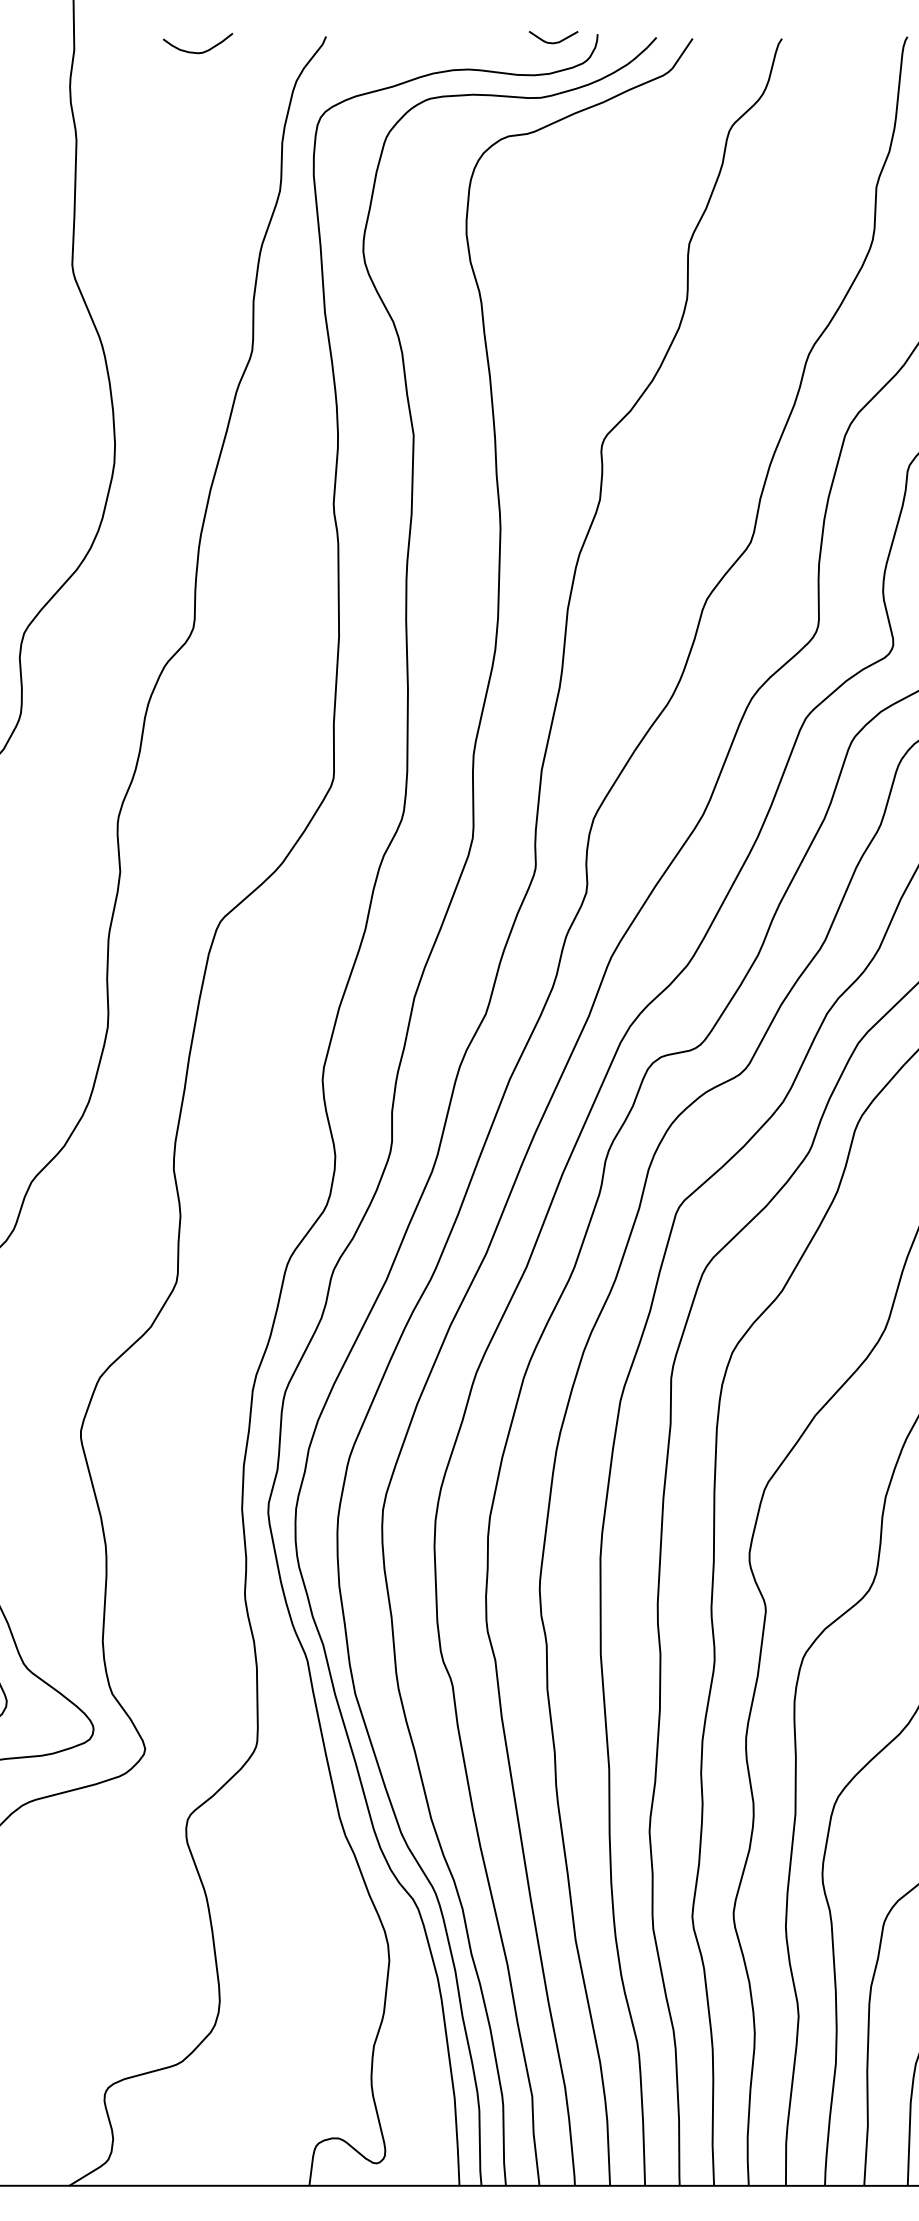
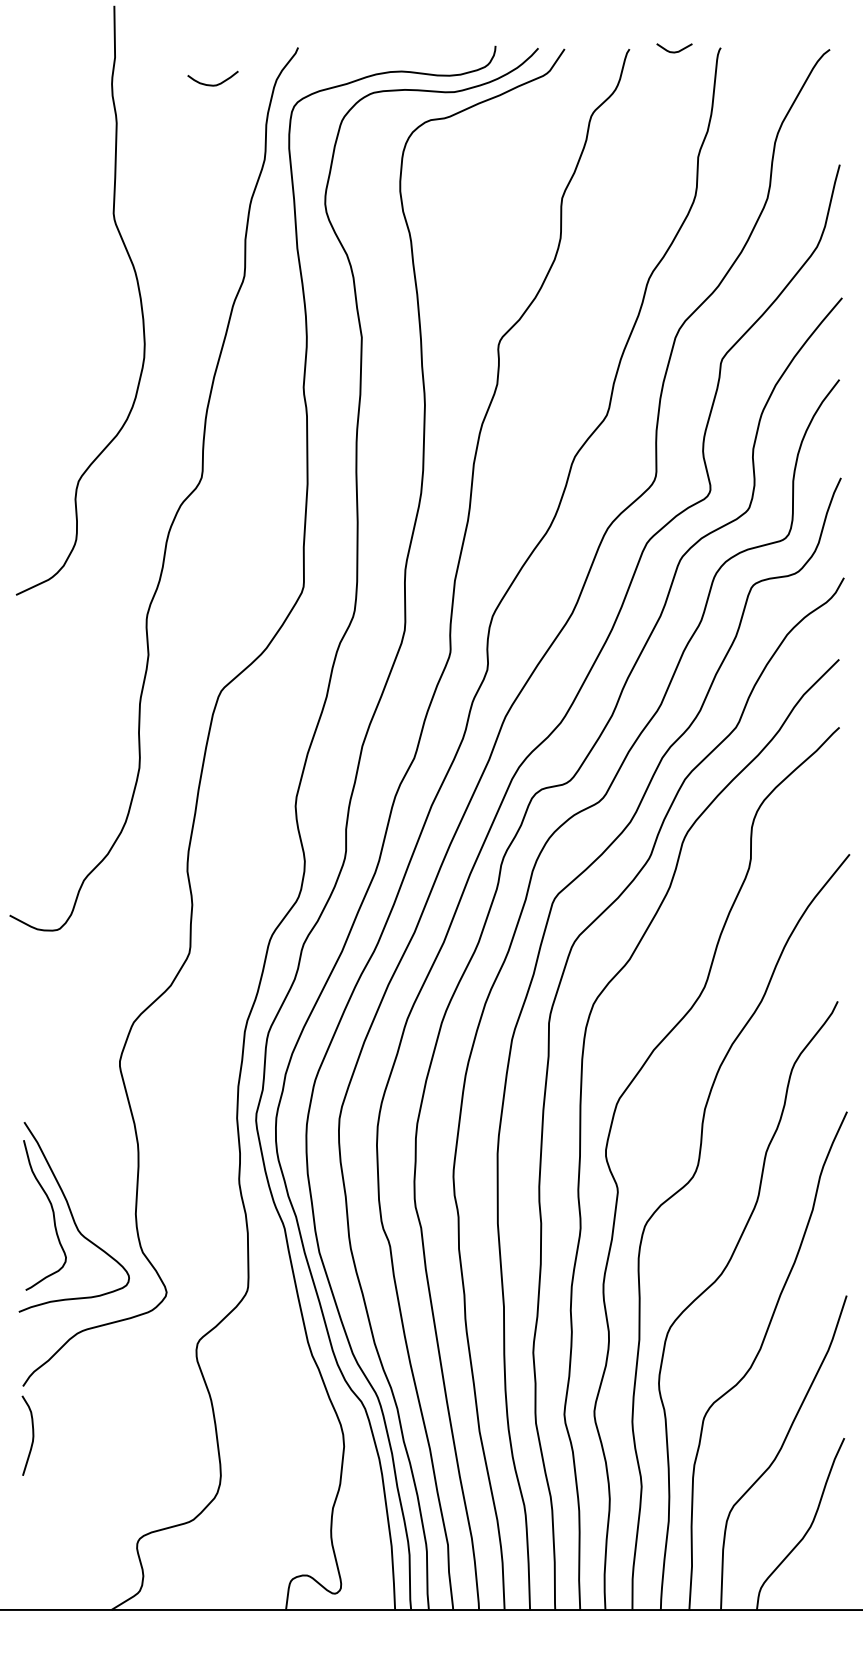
curve: (553, 41) -> (674, 51), moved
curve: (197, 51) -> (212, 84), moved

